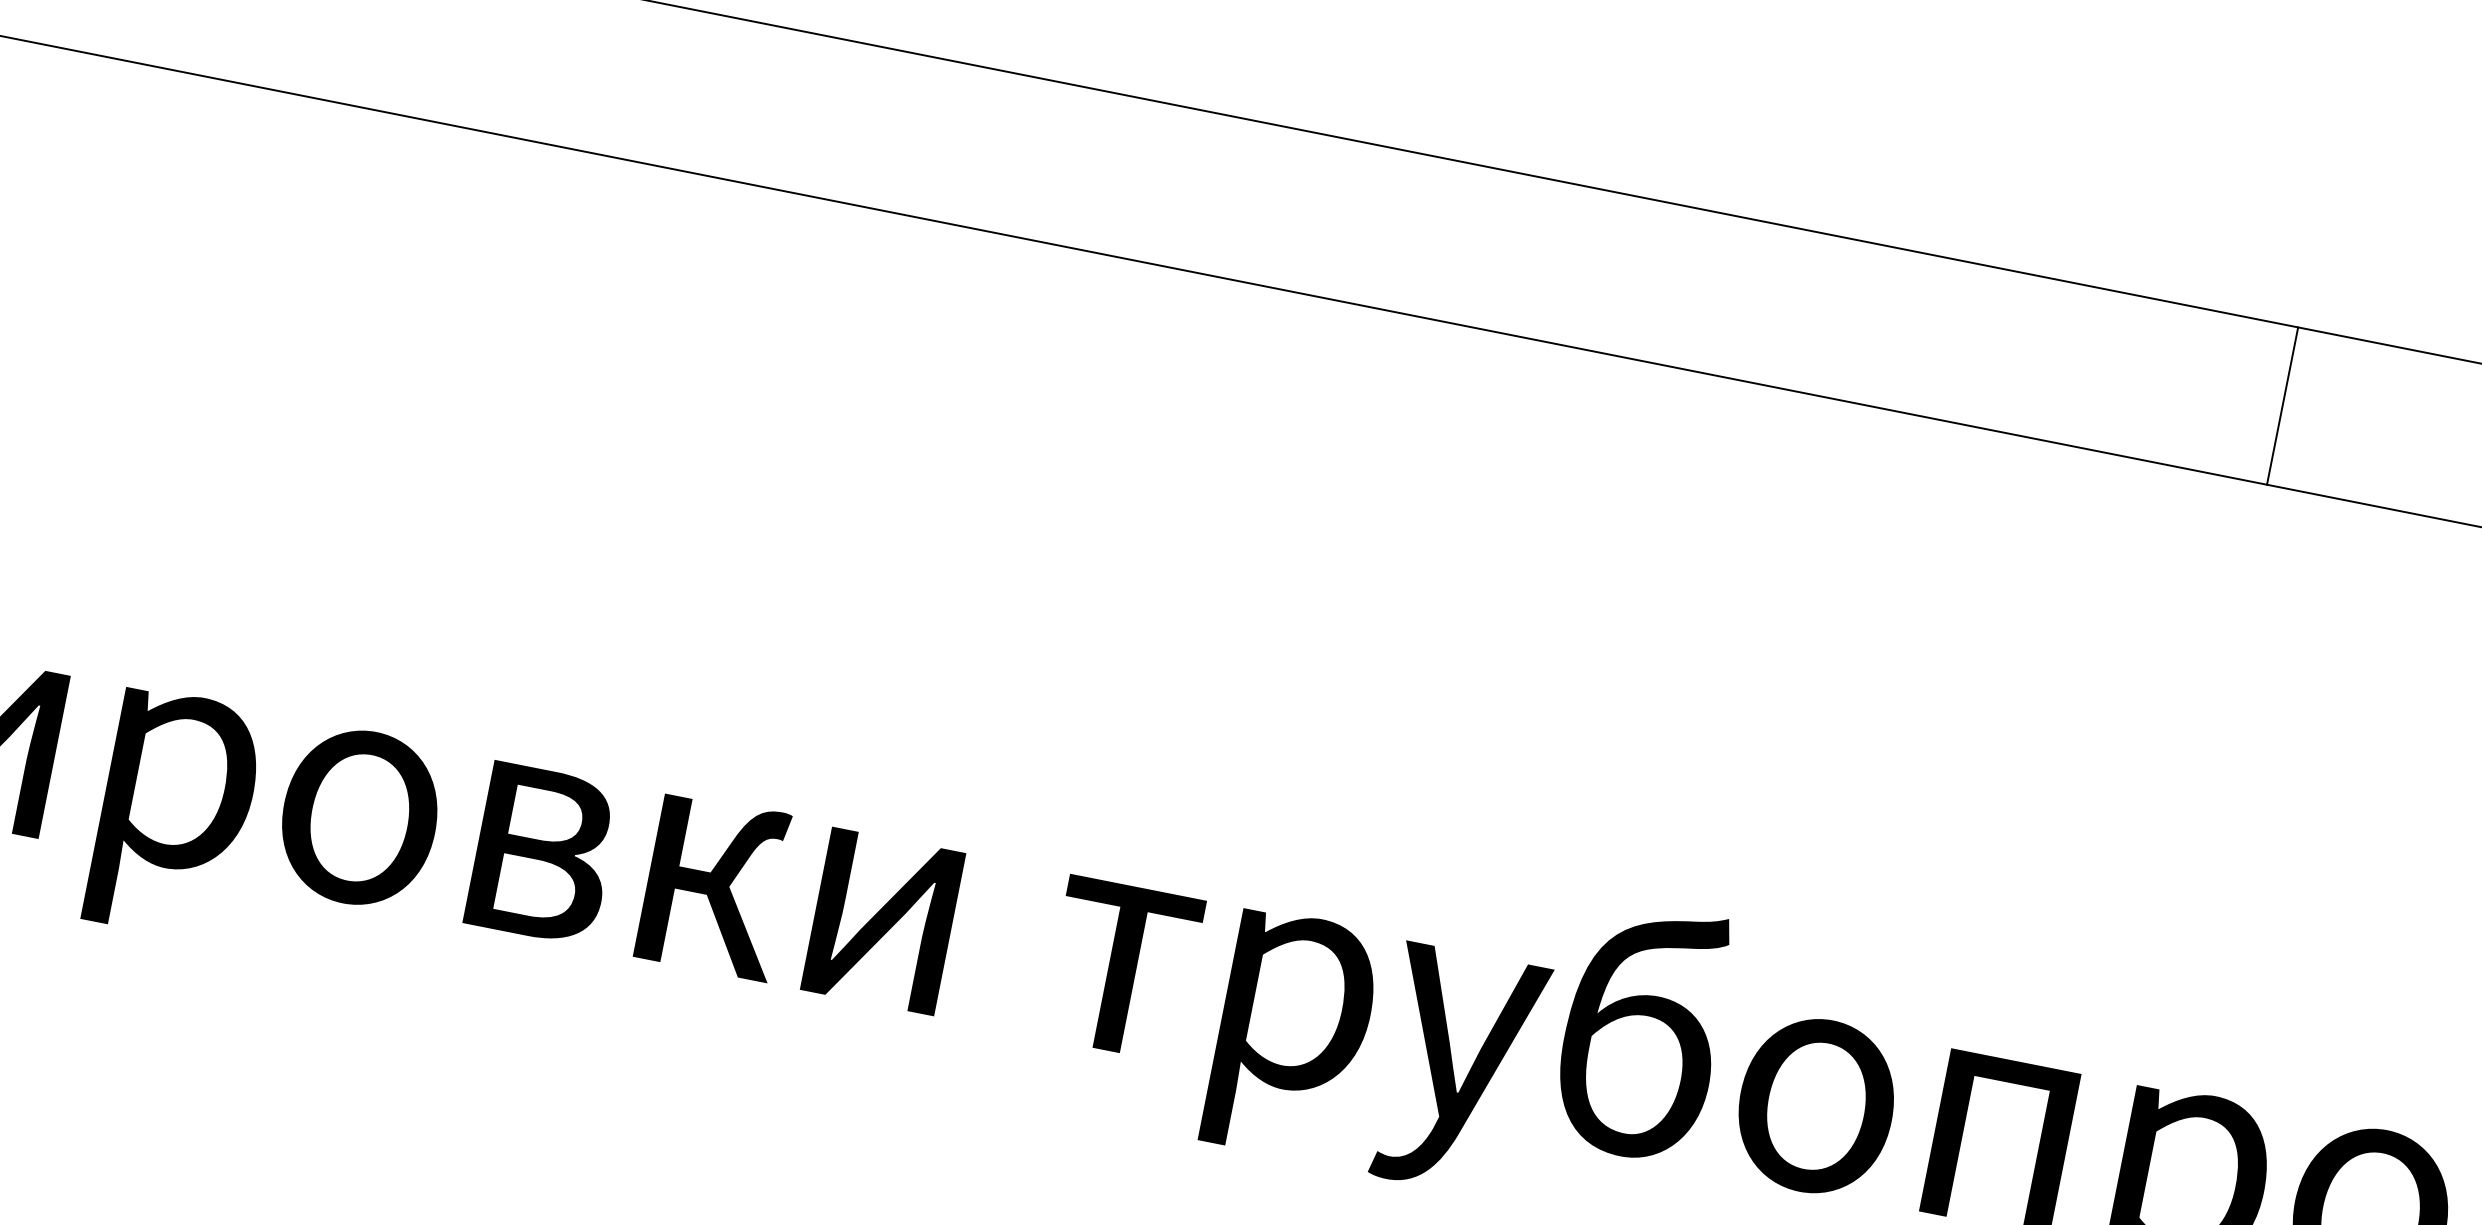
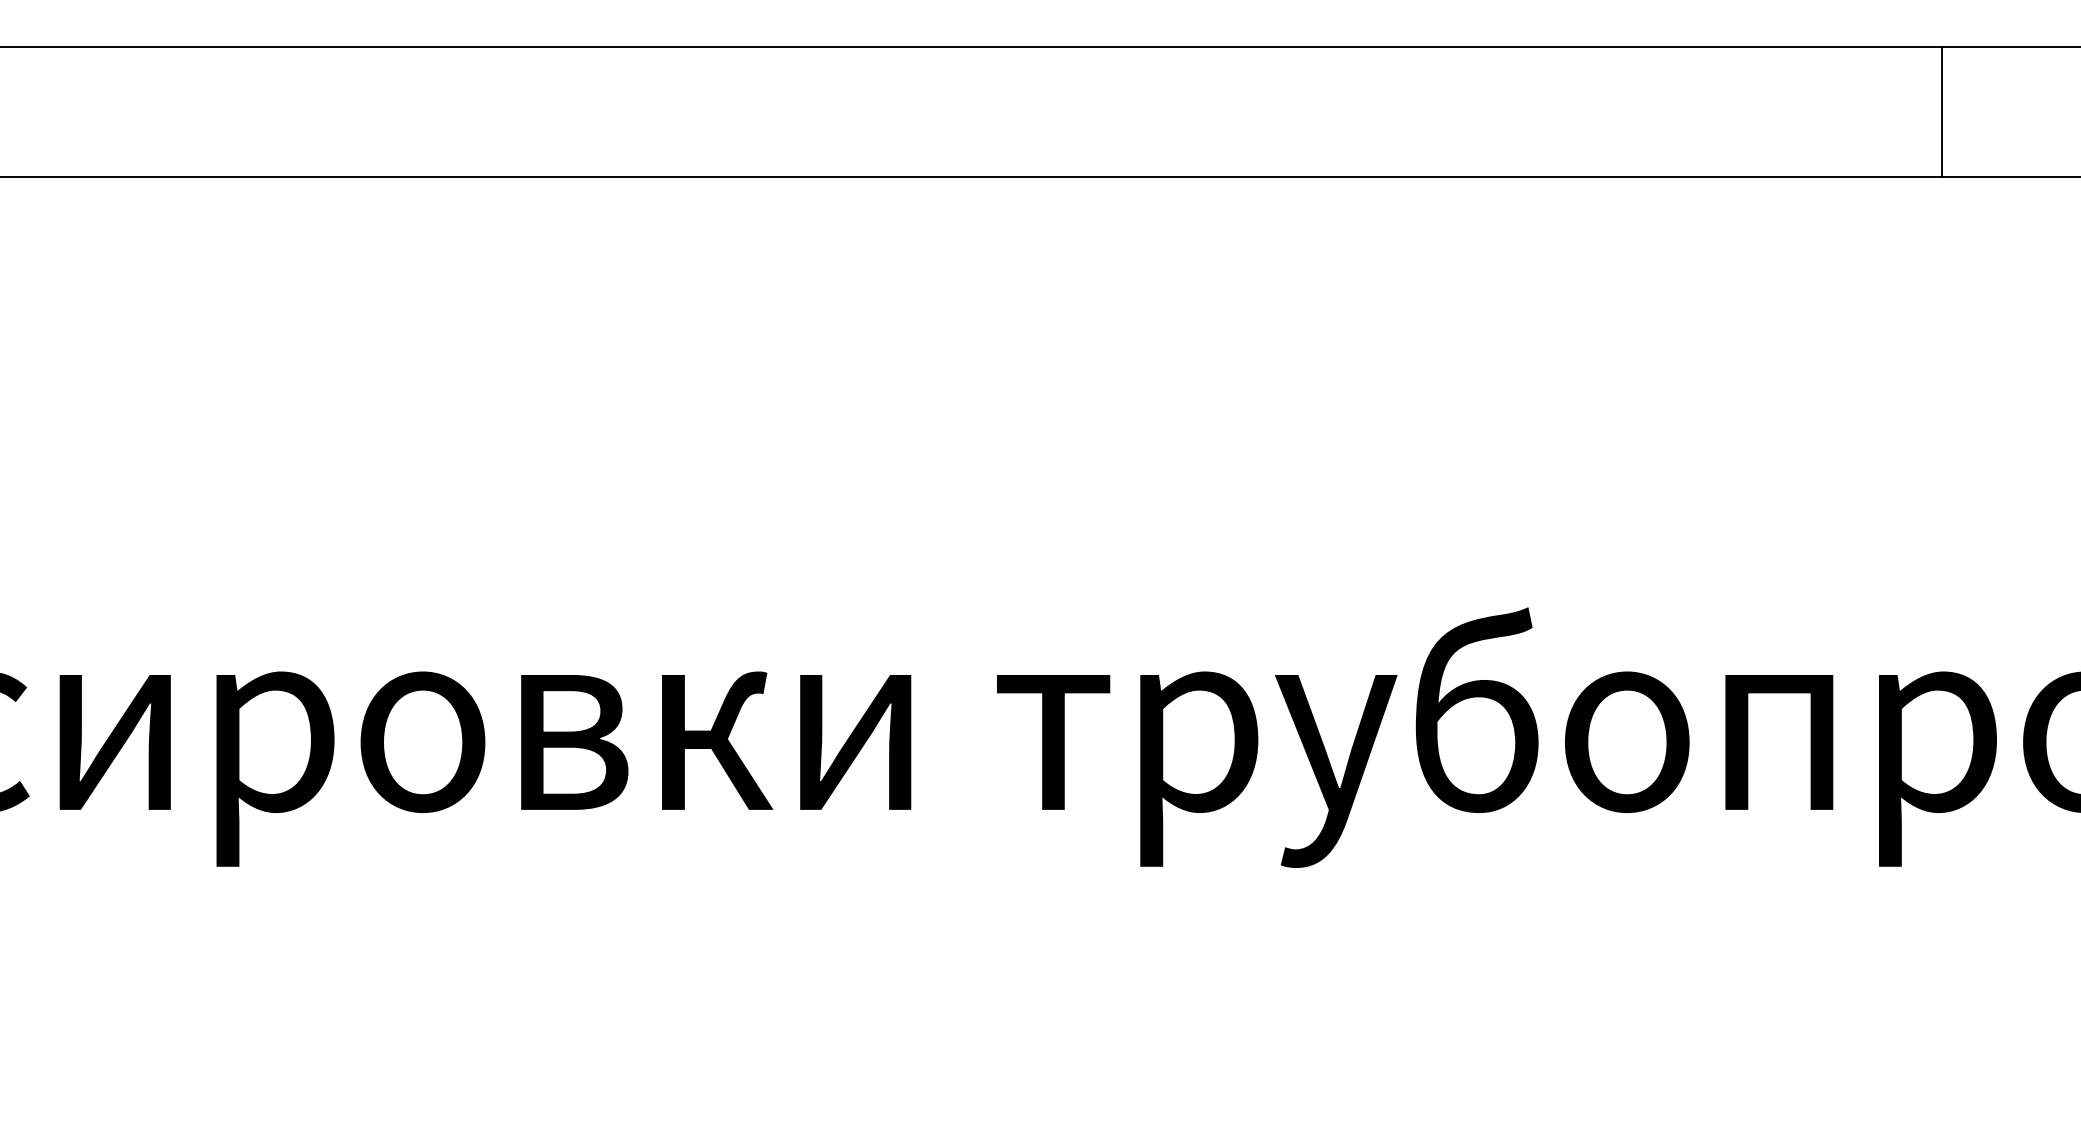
line: (2282, 405) -> (1941, 111), moved

